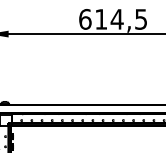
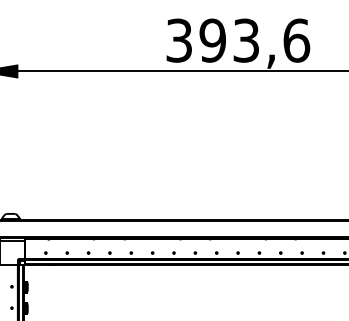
text: (113, 18) -> (238, 38), 614,5 -> 393,6

